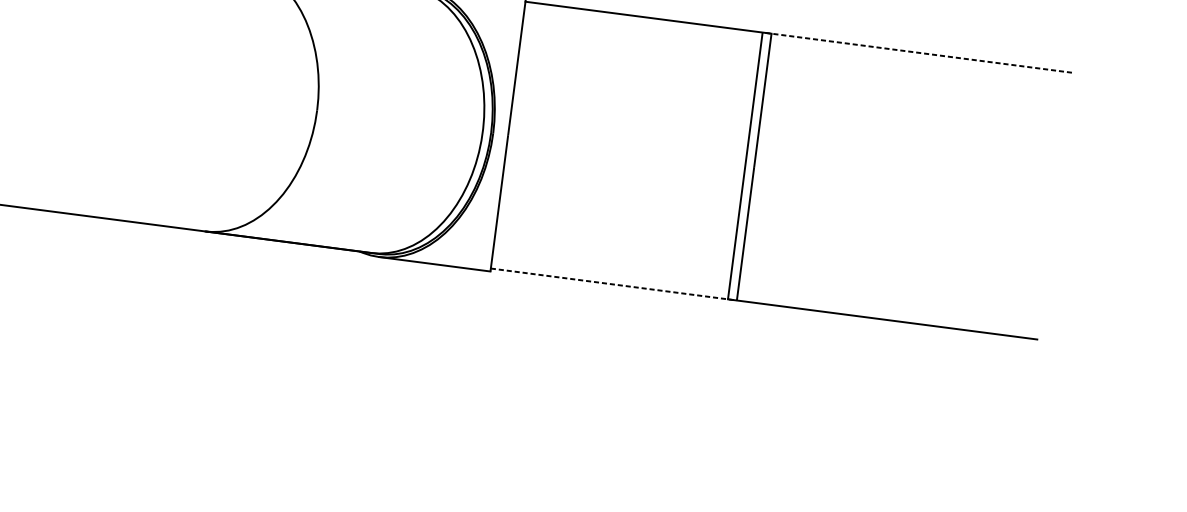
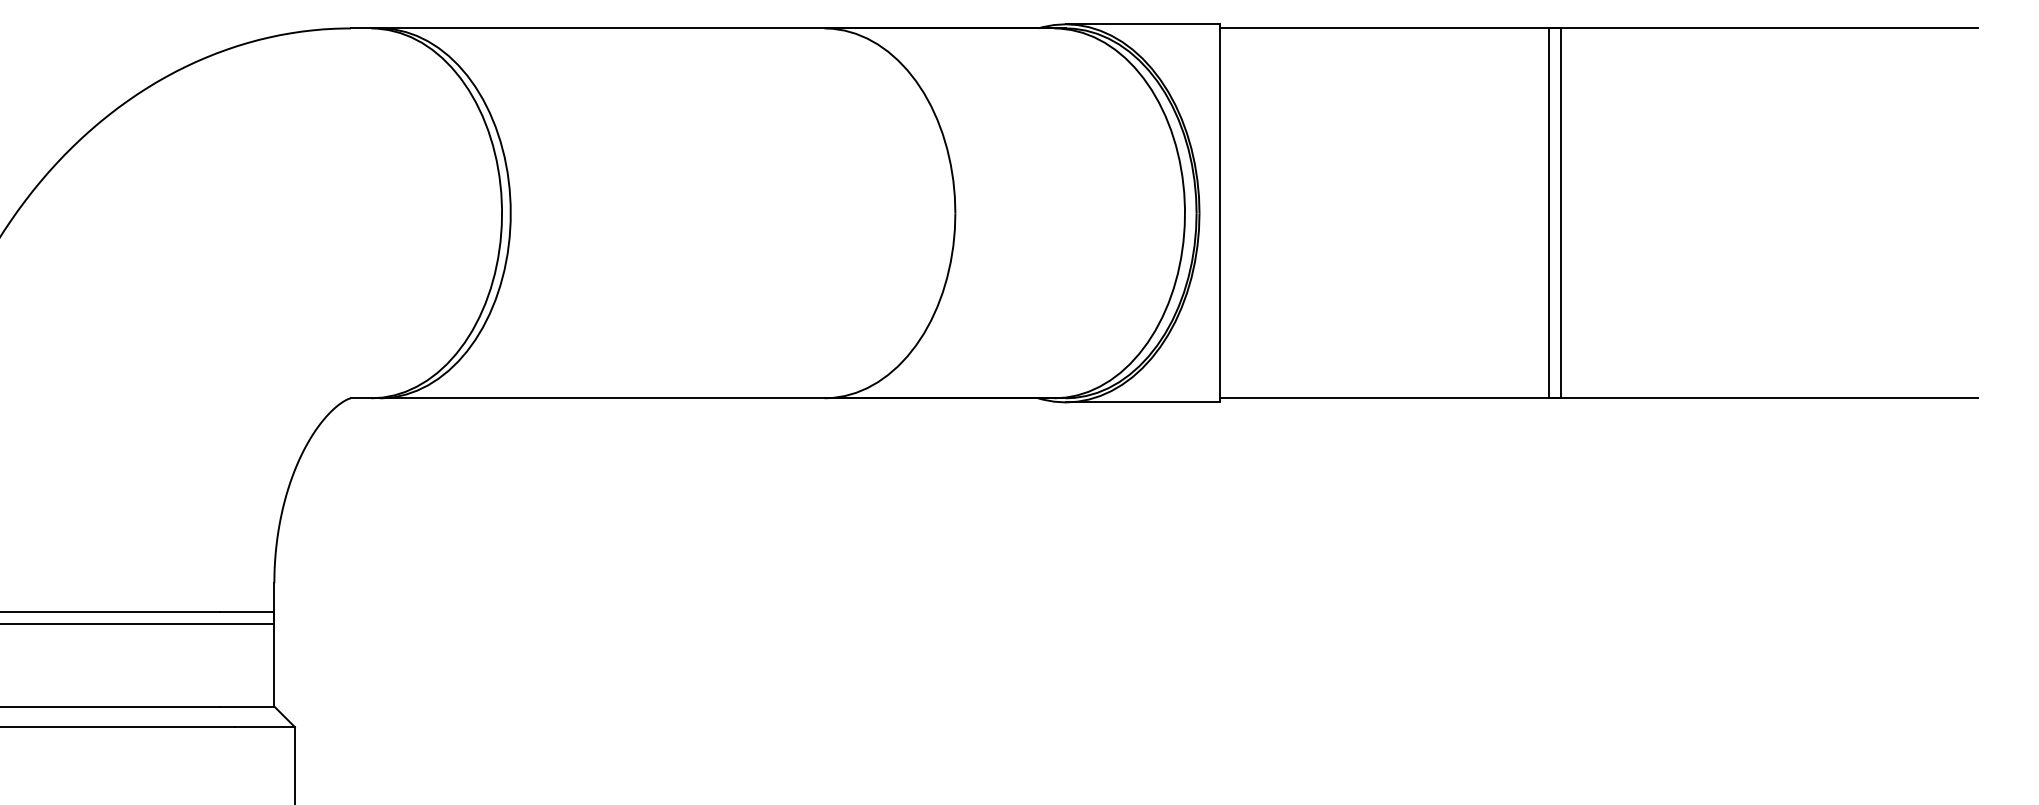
line: (916, 52) -> (1762, 28), dashed -> solid
line: (613, 284) -> (1390, 398), dashed -> solid

